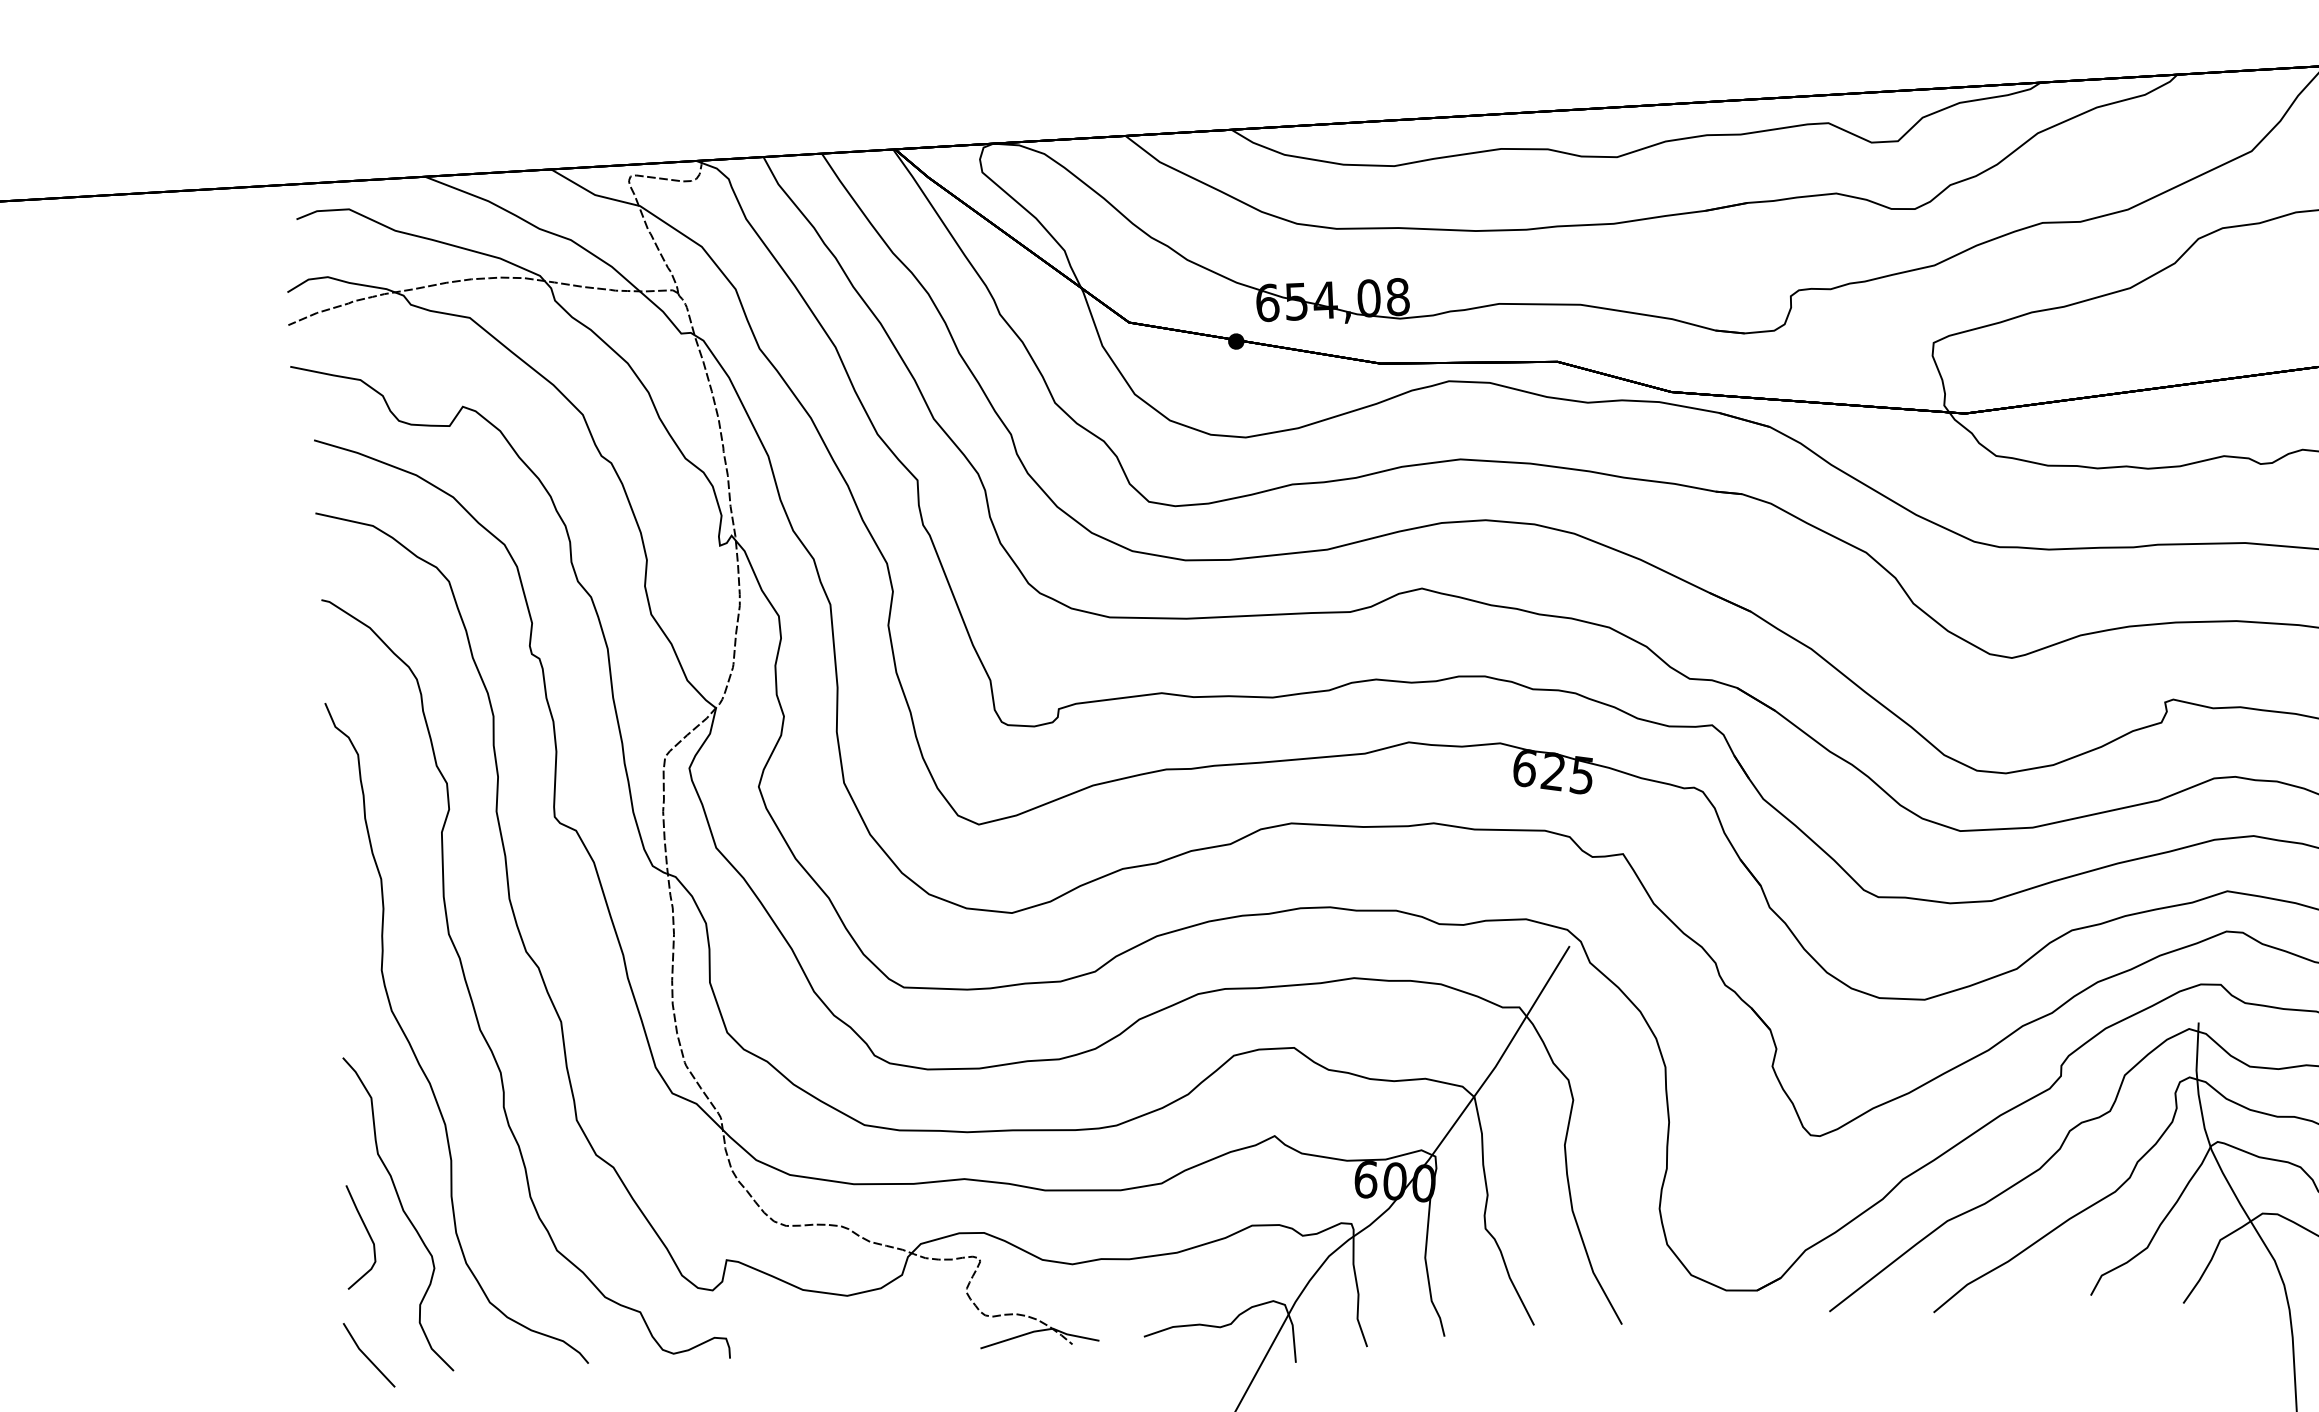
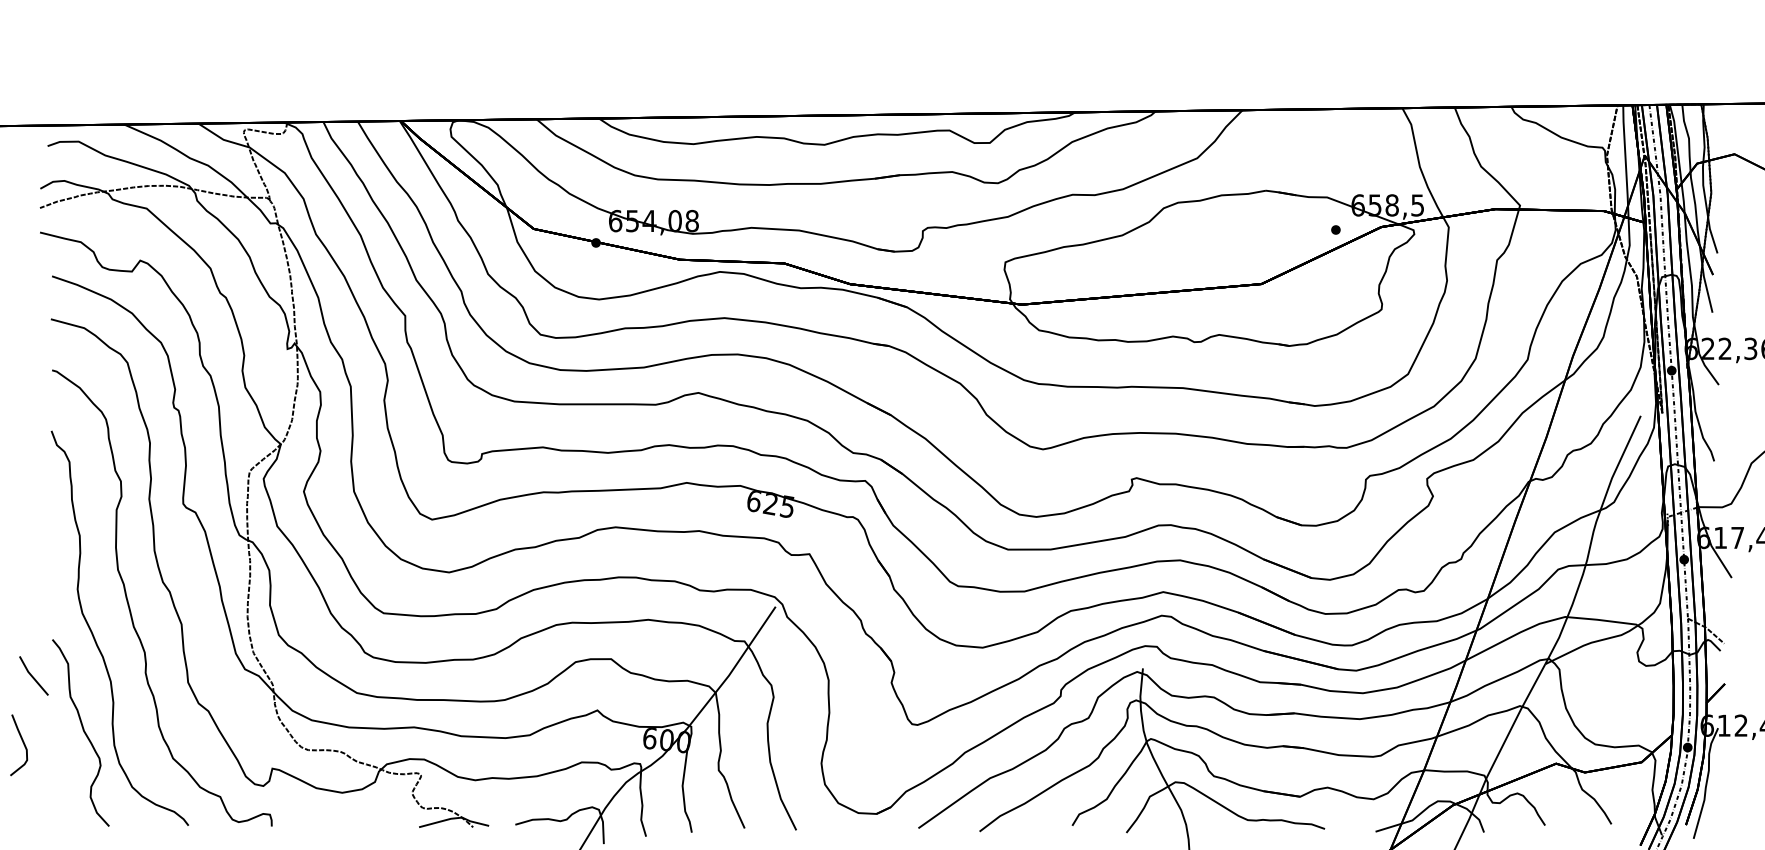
curve: (368, 1237) -> (23, 745), moved
line: (366, 1354) -> (32, 675), moved

